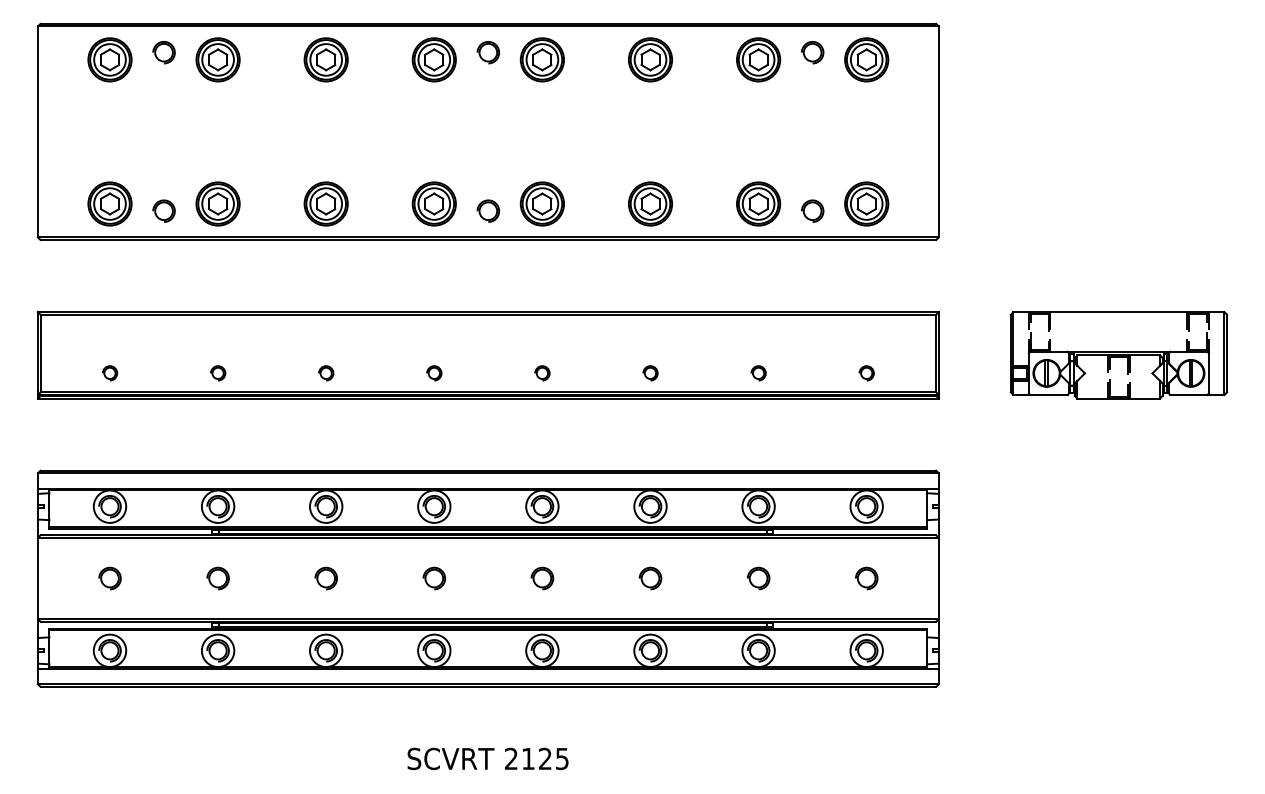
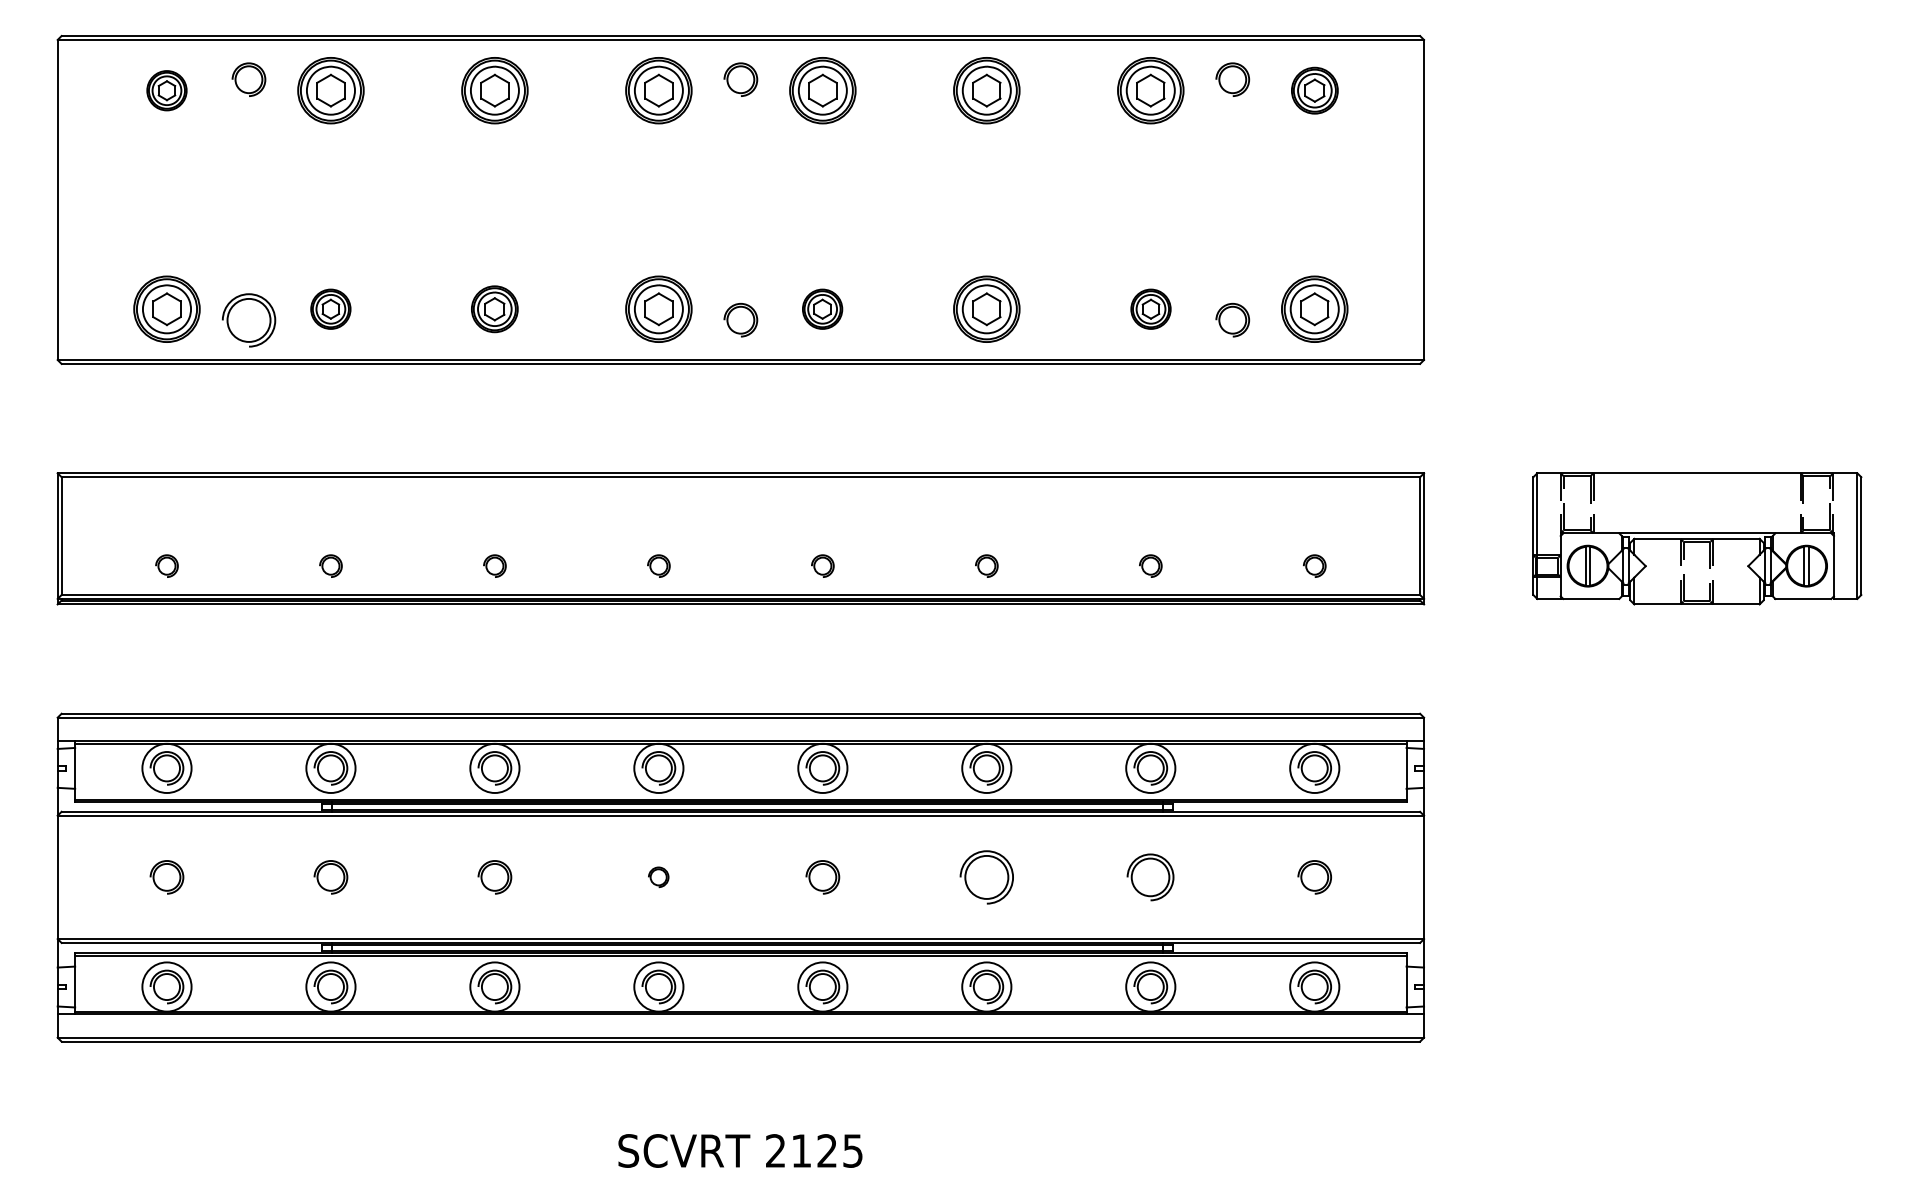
part: (109, 59) -> (166, 90), size x0.6
part: (866, 59) -> (1314, 90), size x0.7
part: (217, 203) -> (330, 308), size x0.6
part: (325, 203) -> (493, 308), size x0.7
part: (541, 203) -> (821, 308), size x0.6
part: (758, 203) -> (1150, 308), size x0.6
part: (163, 210) -> (248, 319), size x1.6
part: (433, 578) -> (657, 877), size x0.6
part: (650, 578) -> (986, 877), size x1.6
part: (758, 578) -> (1150, 877), size x1.4

